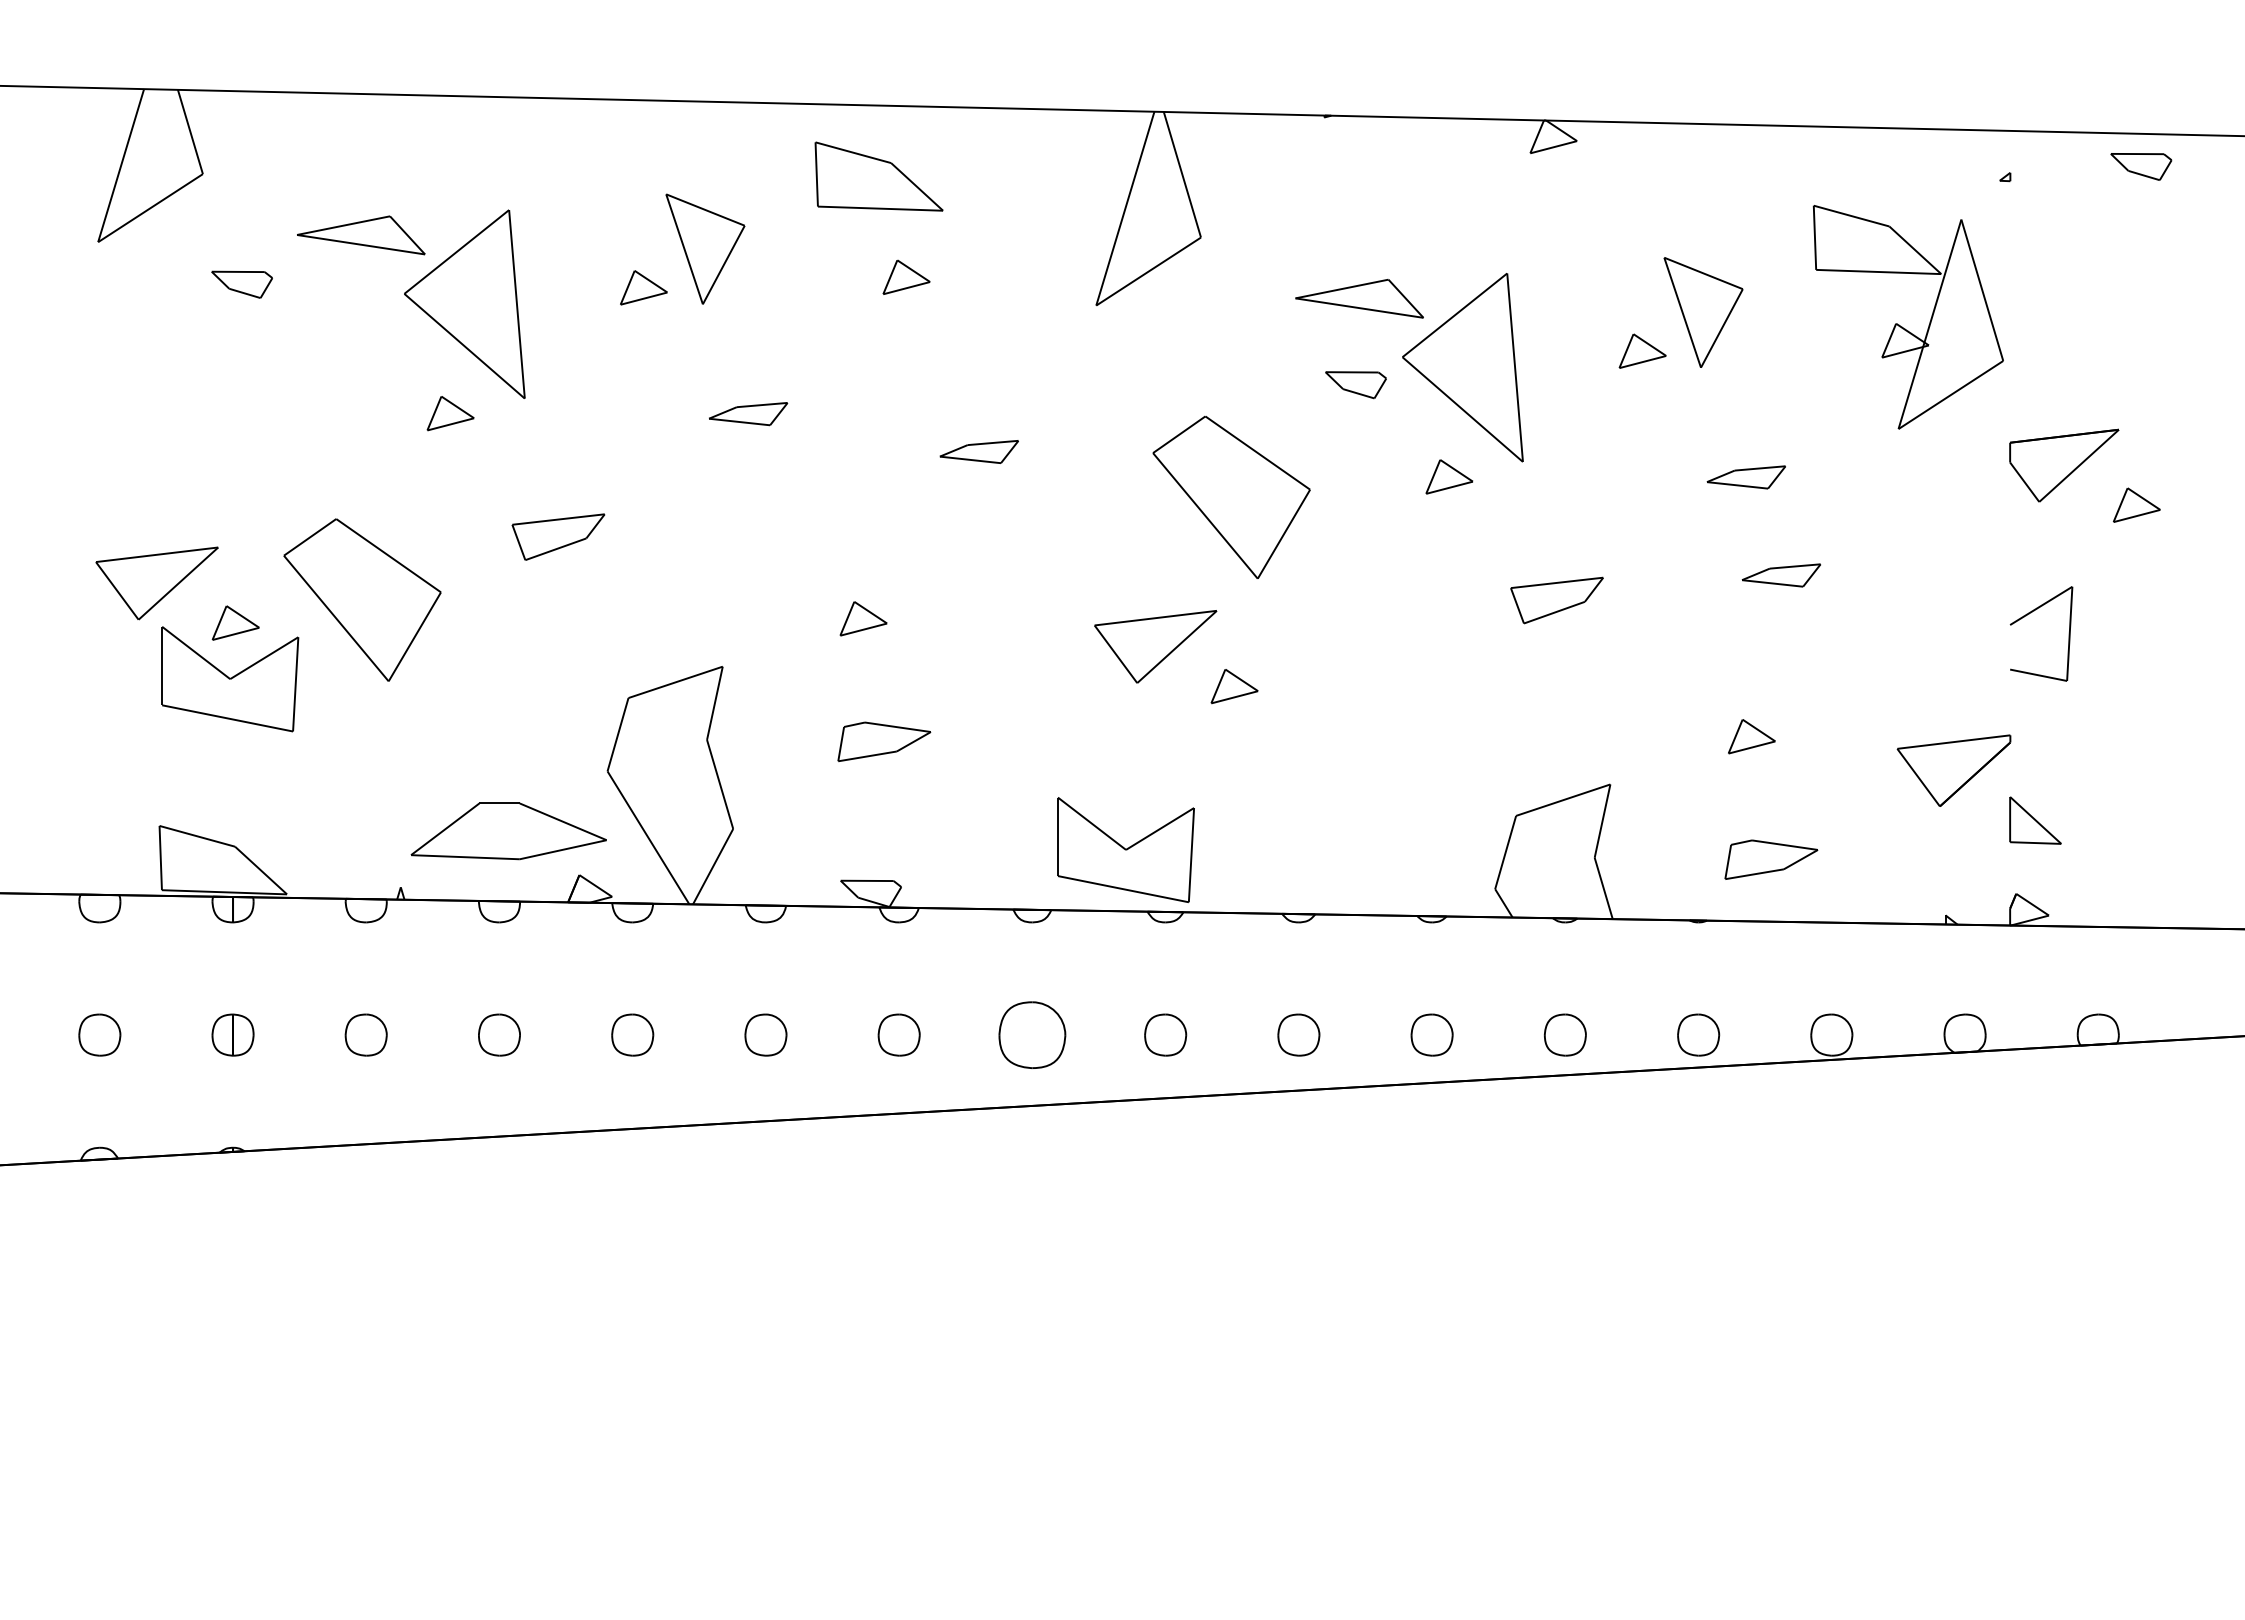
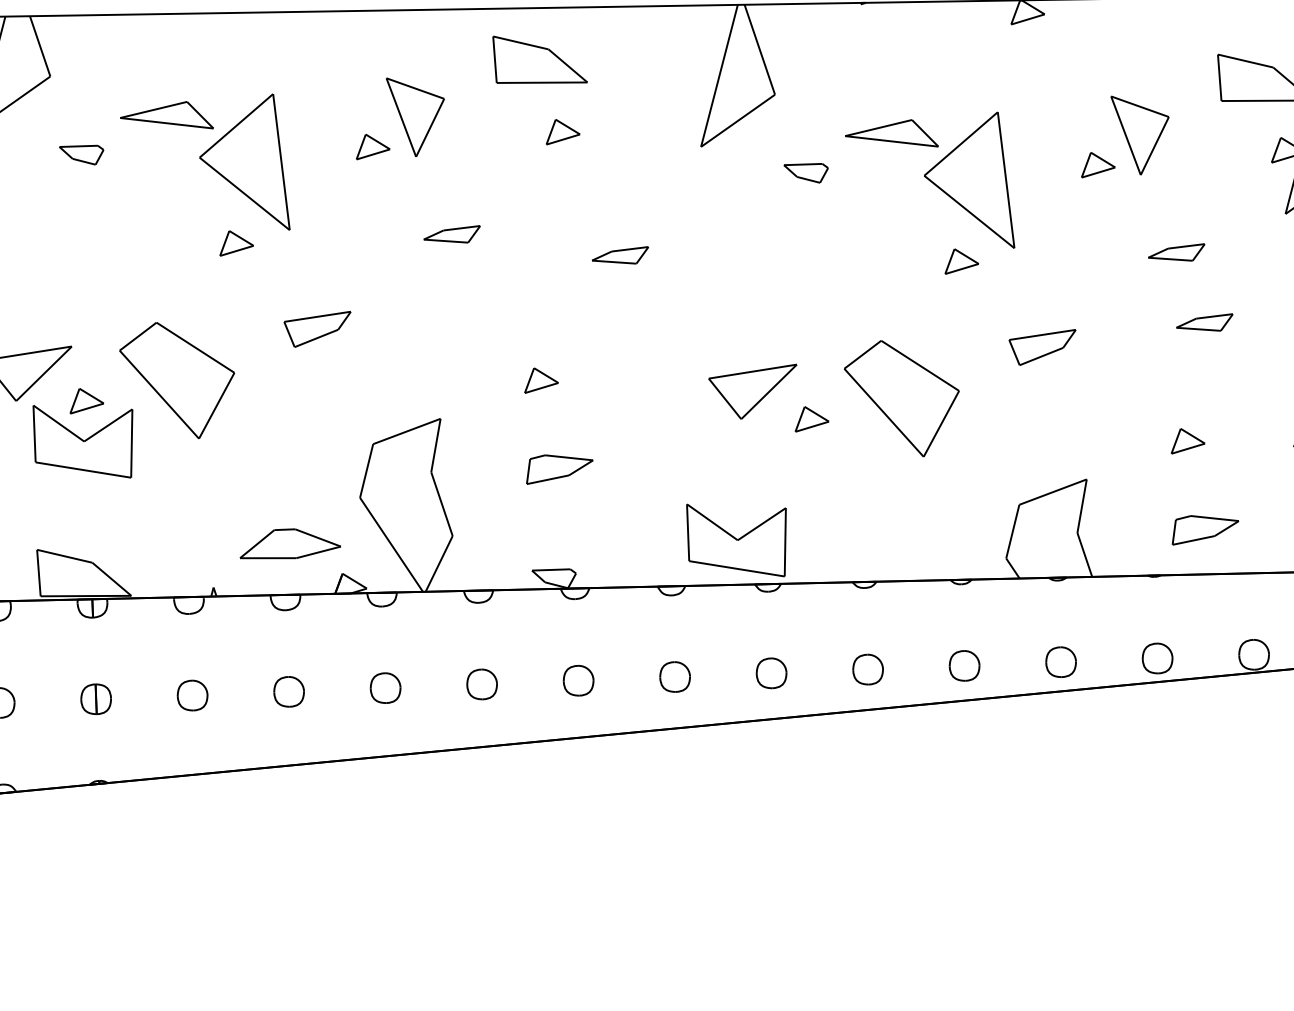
part: (1355, 385) -> (806, 173), moved
part: (1231, 496) -> (902, 398), moved
part: (508, 830) -> (289, 543), size x0.71
part: (1032, 1034) -> (675, 676), size x0.62

